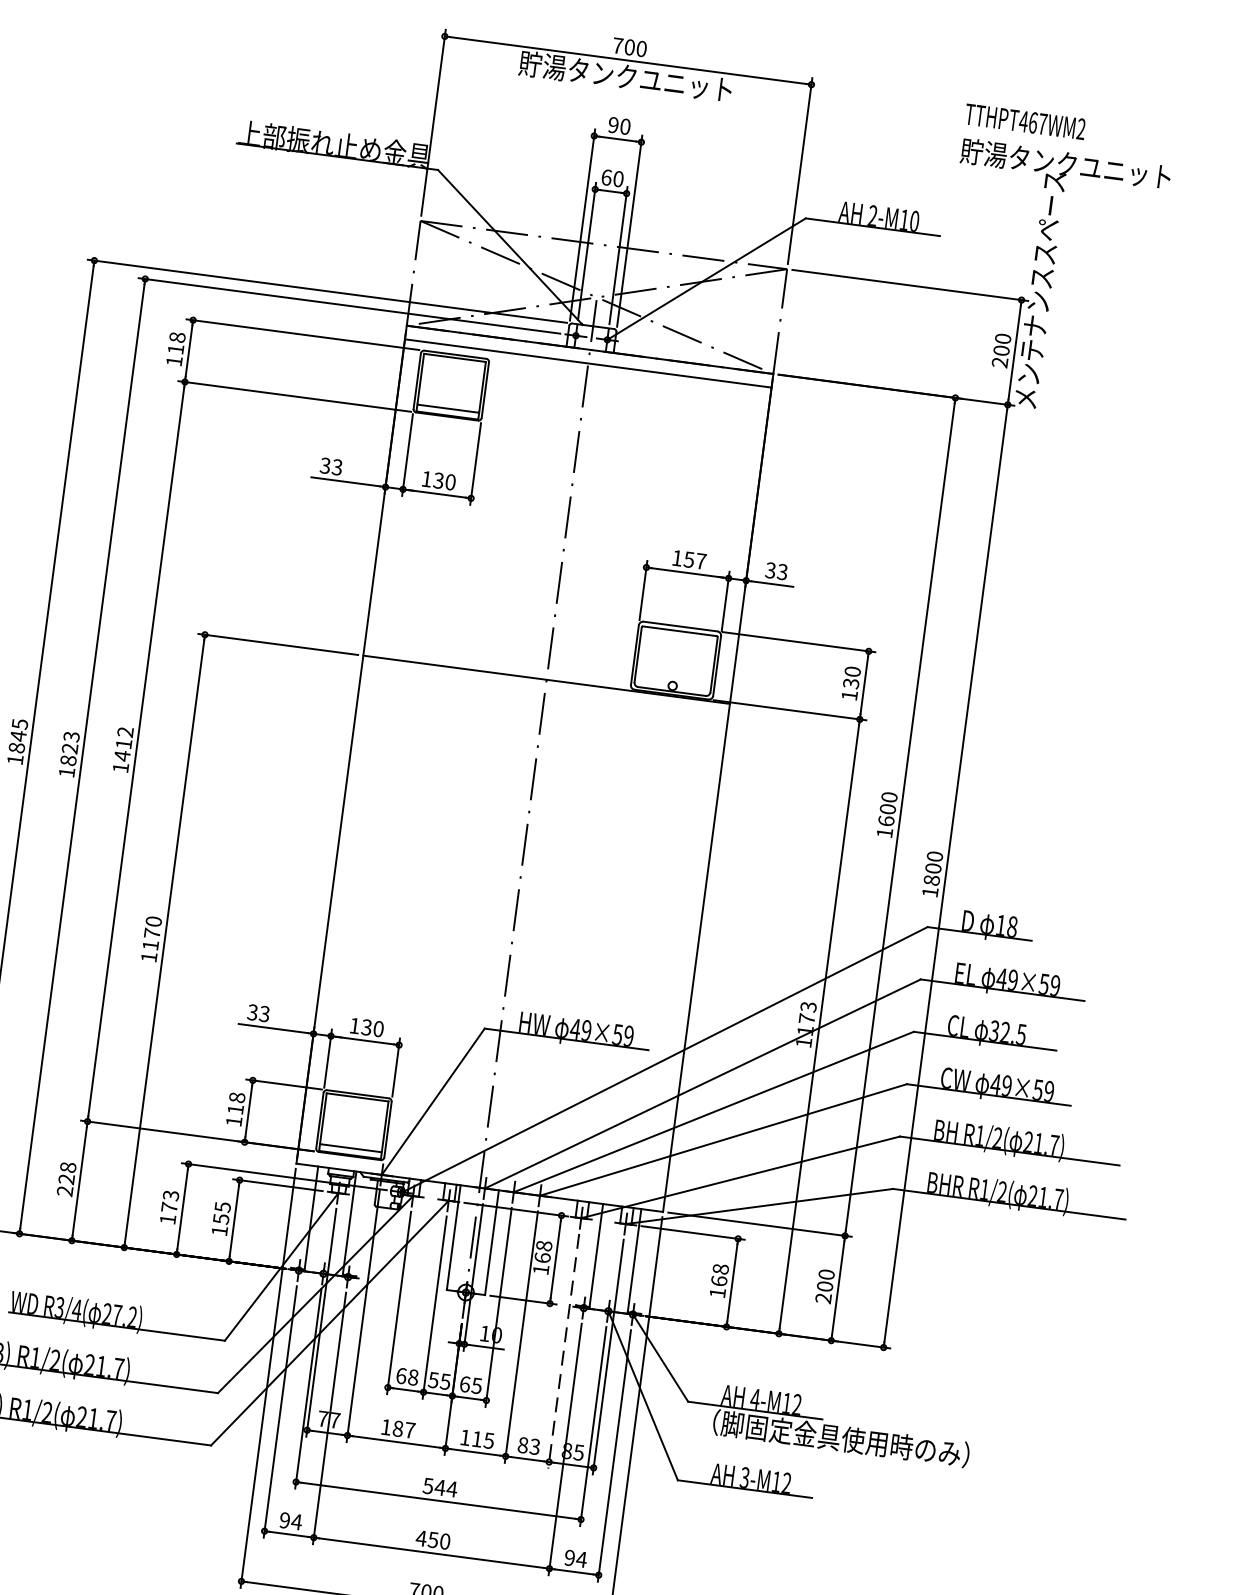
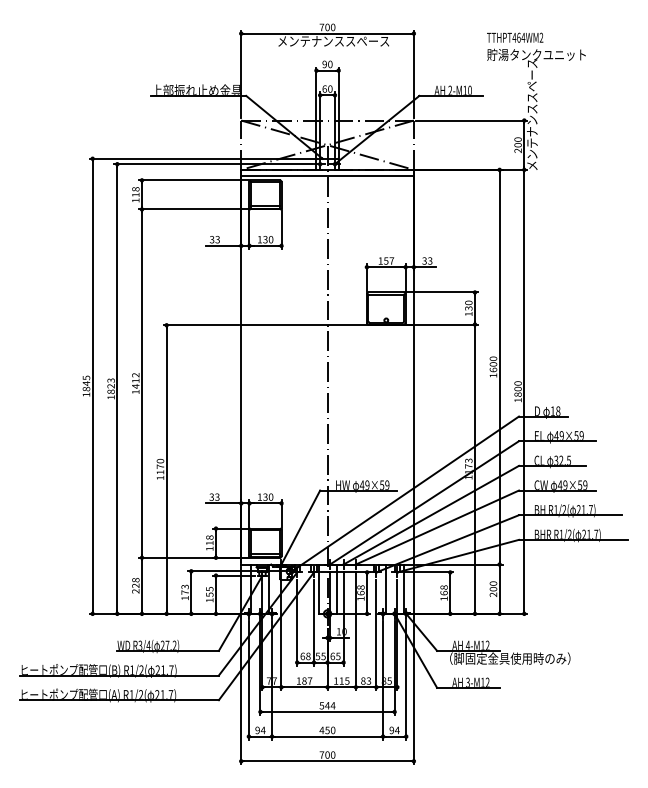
text: (638, 78) -> (333, 41), 貯湯タンクユニット -> メンテナンススペース
text: (1043, 123) -> (523, 37), TTHPT467WM2 -> TTHPT464WM2
line: (563, 1352) -> (376, 635), dashed -> solid

